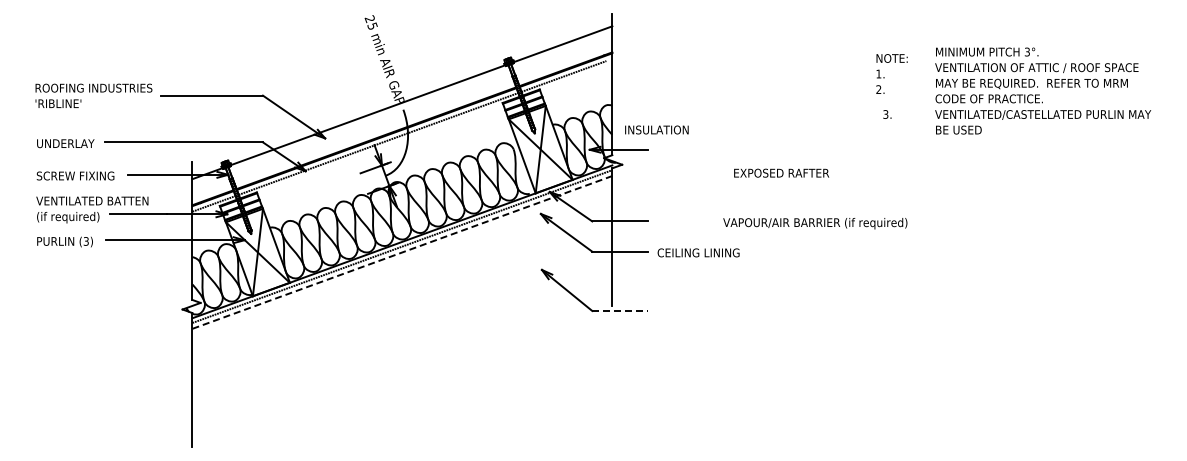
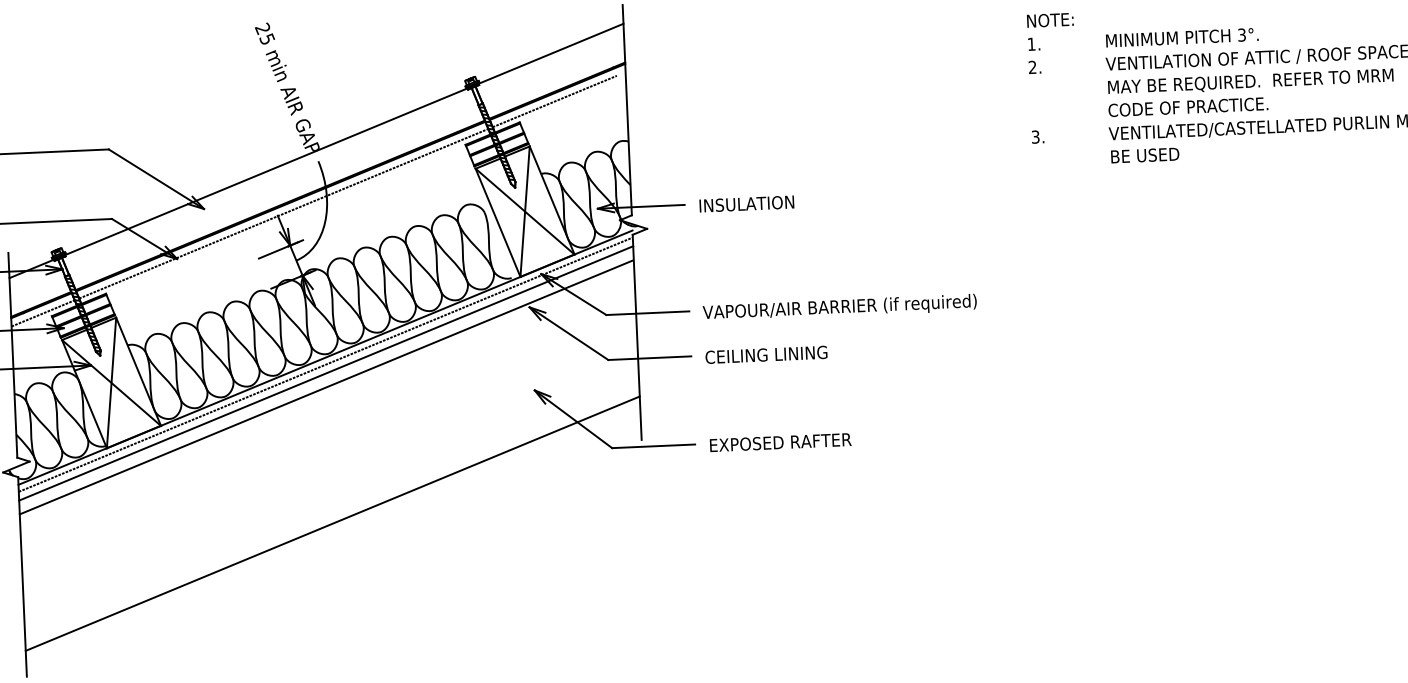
text: (891, 73) -> (1050, 42), moved
text: (656, 129) -> (746, 203), moved
text: (781, 172) -> (780, 441), moved
text: (815, 223) -> (840, 307), moved
line: (402, 252) -> (326, 373), dashed -> solid
line: (401, 261) -> (325, 386), added
line: (620, 310) -> (654, 445), dashed -> solid
line: (402, 353) -> (332, 523), added

